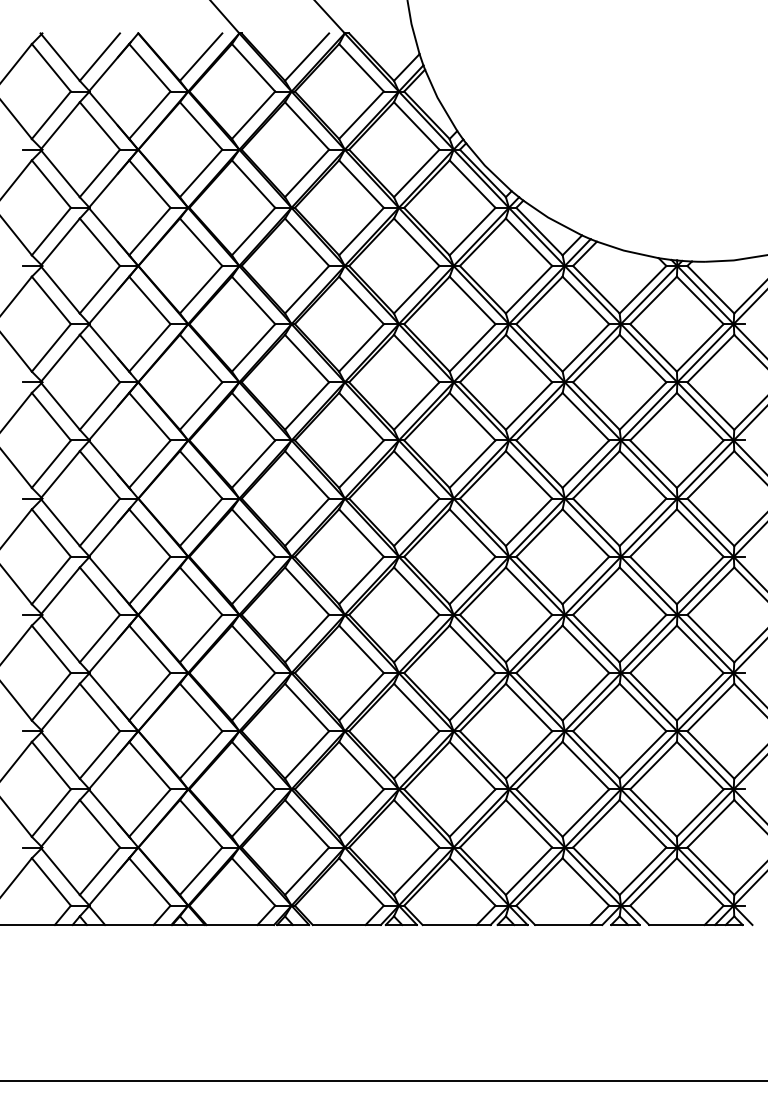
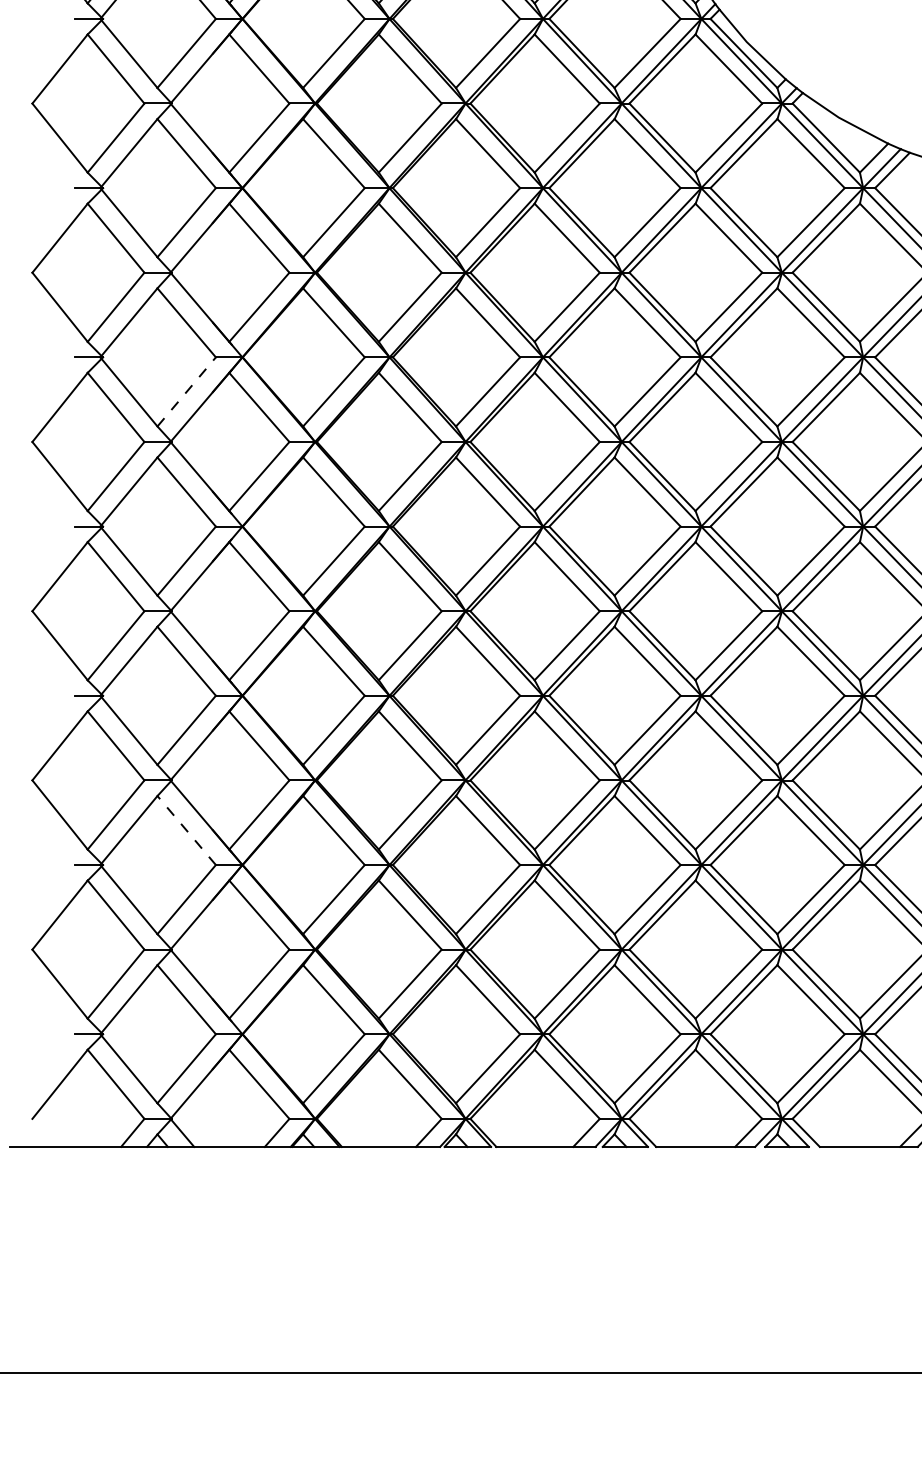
line: (100, 405) -> (187, 391), solid -> dashed
line: (99, 707) -> (186, 830), solid -> dashed

